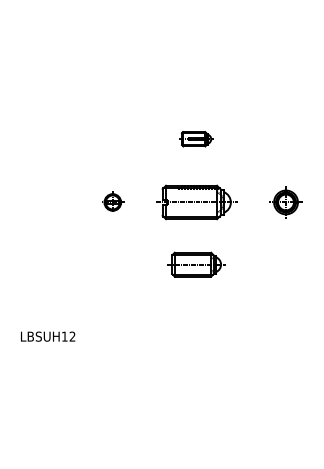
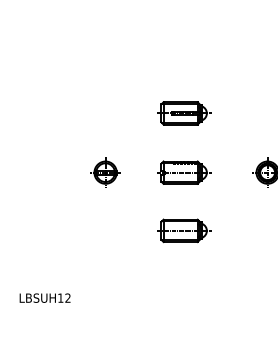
part: (196, 139) -> (183, 113), size x1.67
part: (112, 202) -> (105, 172), size x1.43
part: (196, 202) -> (183, 172), size x0.71

